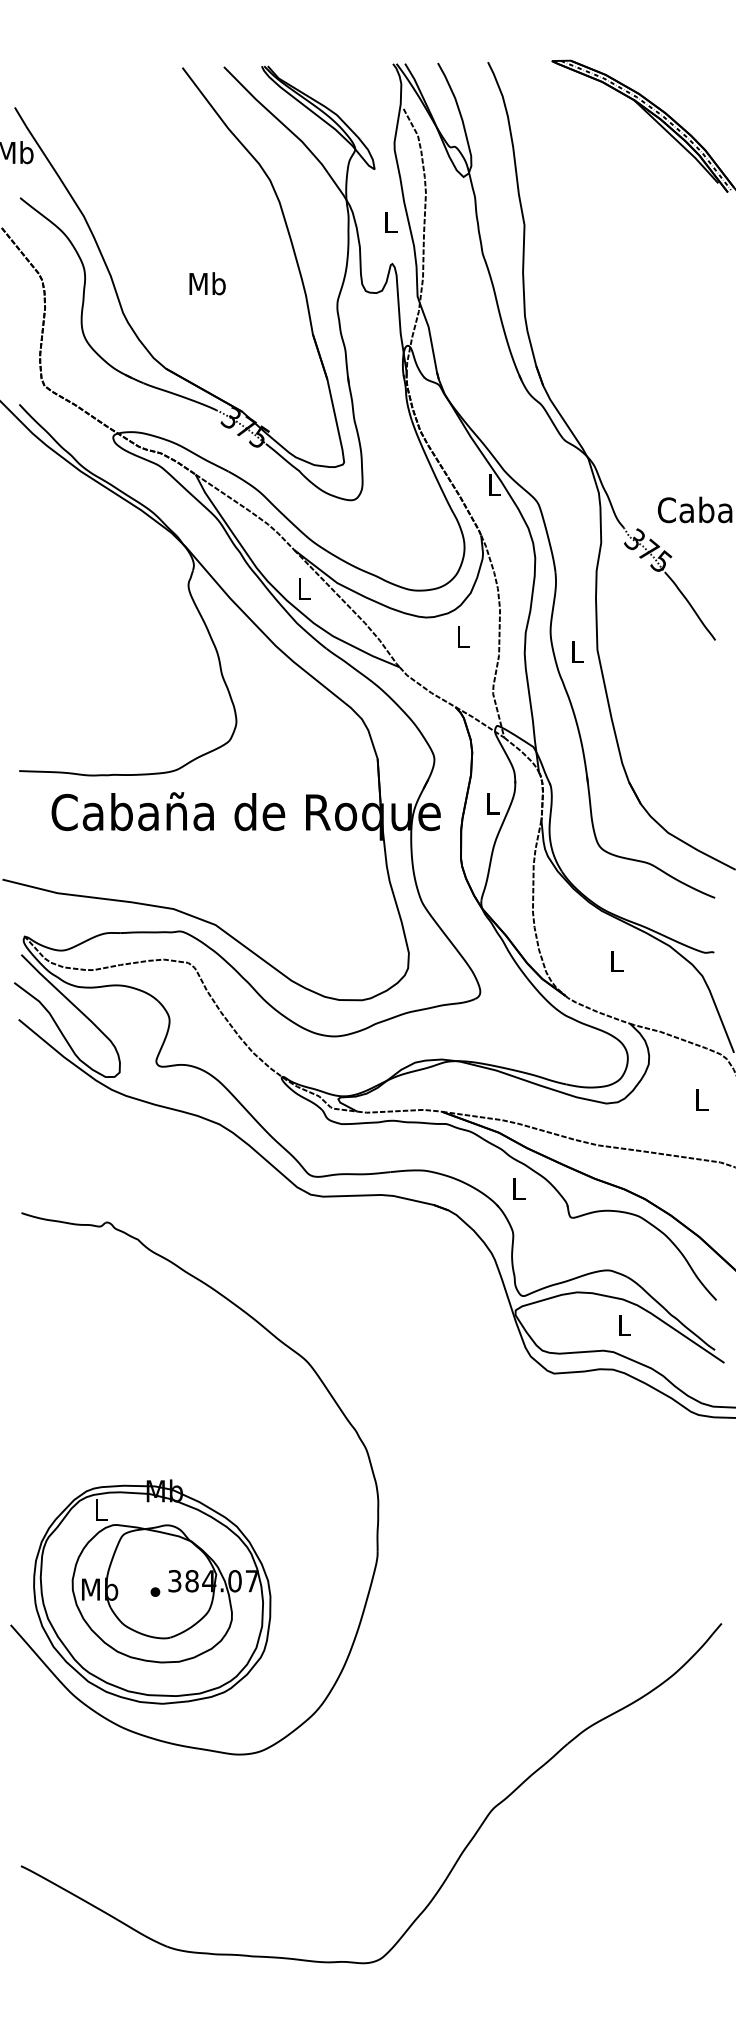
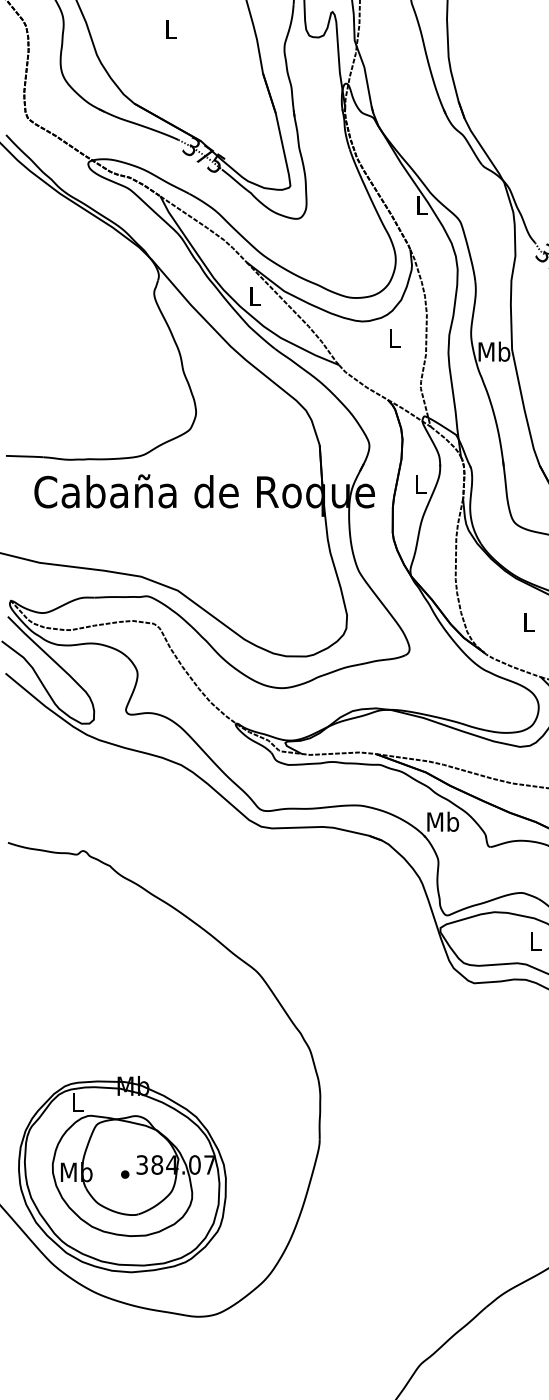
text: (207, 283) -> (170, 29), Mb -> L
text: (577, 651) -> (494, 351), L -> Mb
text: (518, 1188) -> (443, 821), L -> Mb

